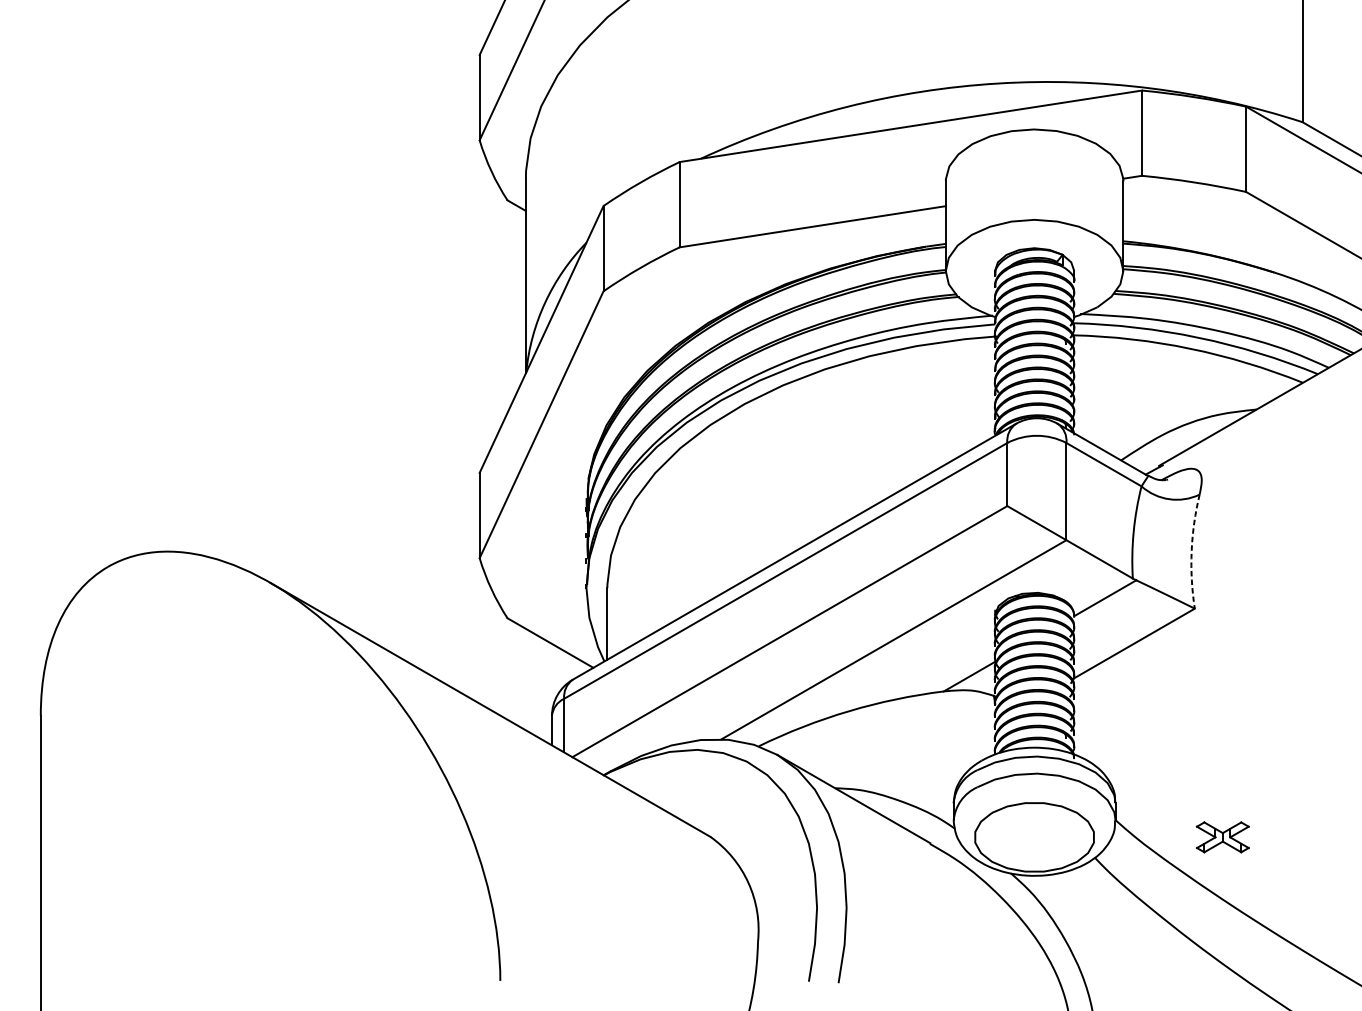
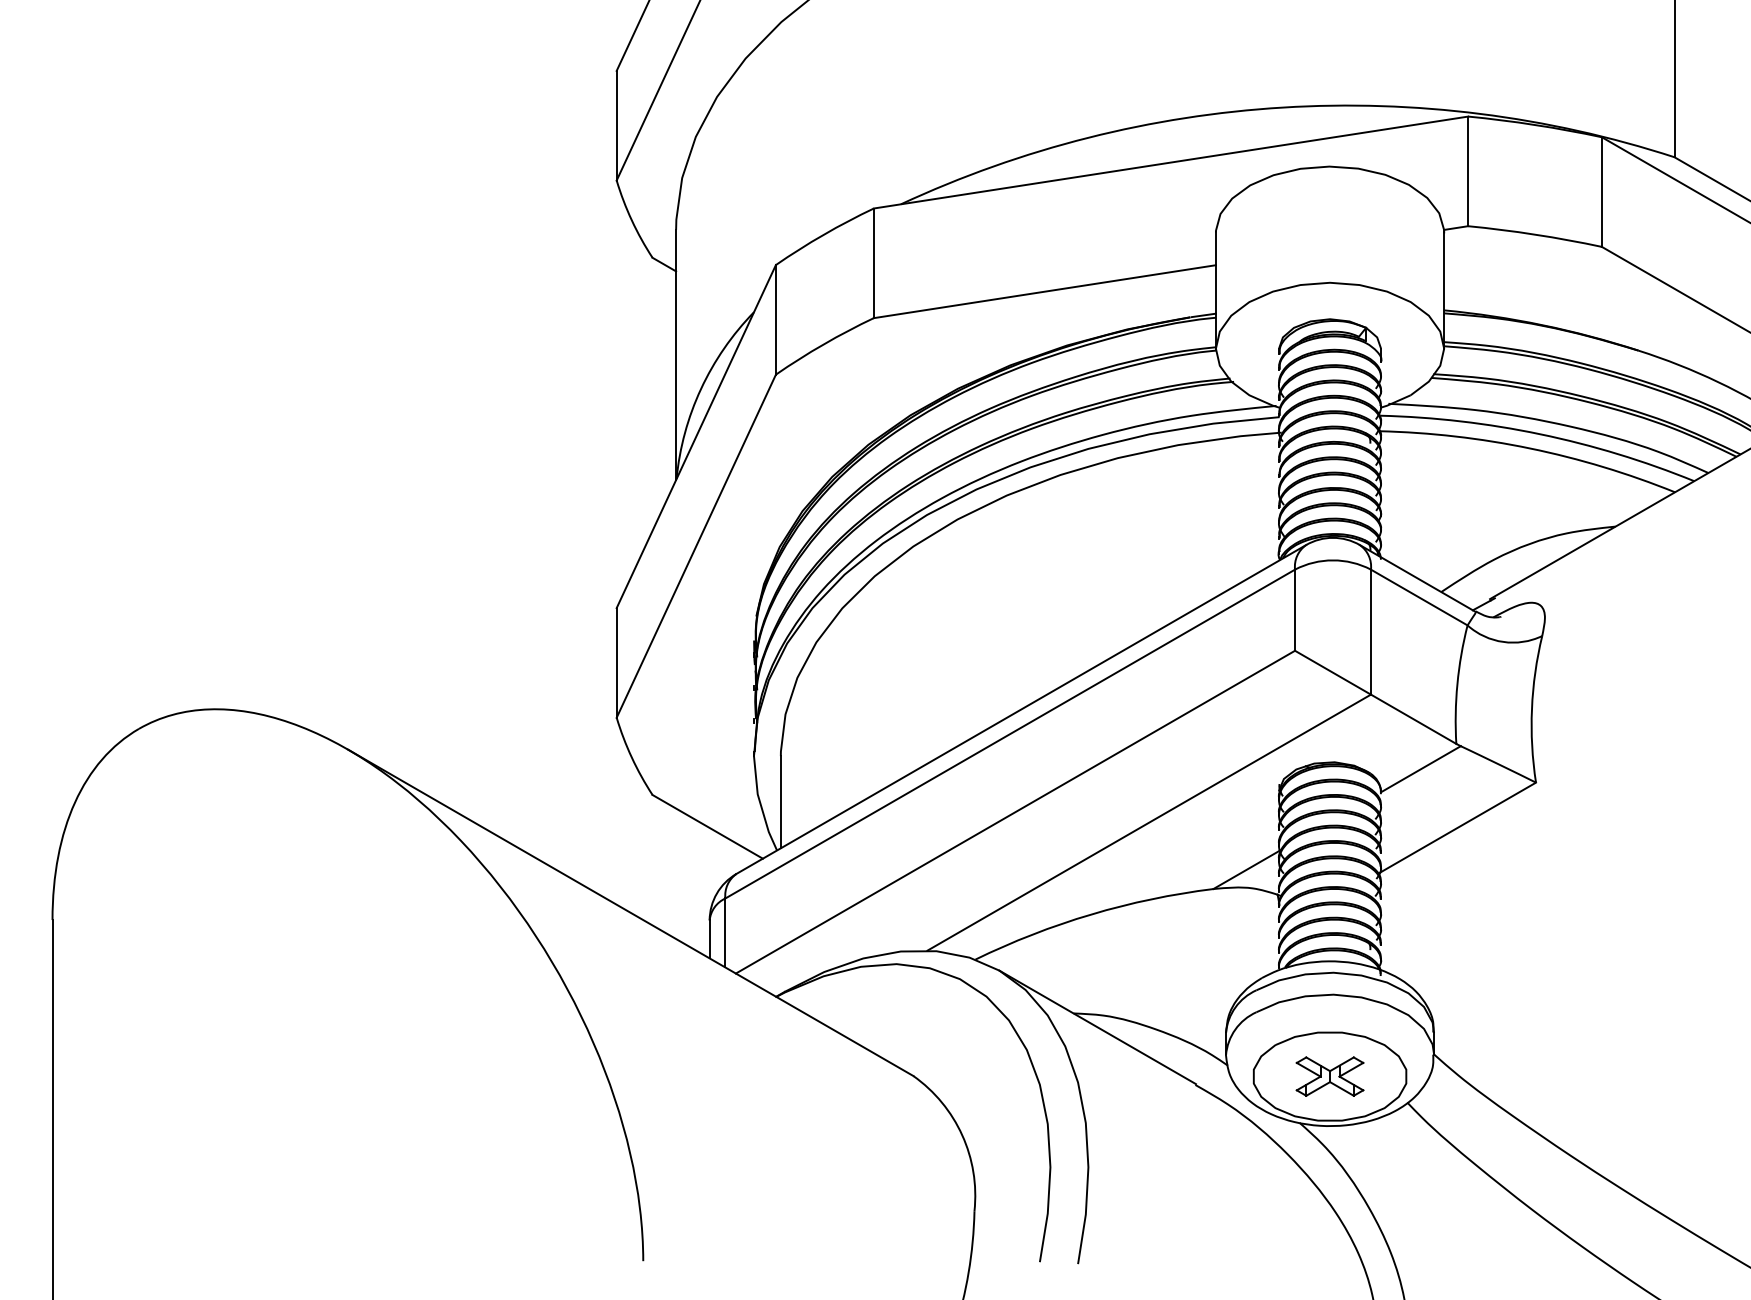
arc: (1191, 551) -> (1531, 709), dashed -> solid
part: (1222, 837) -> (1329, 1076), moved

